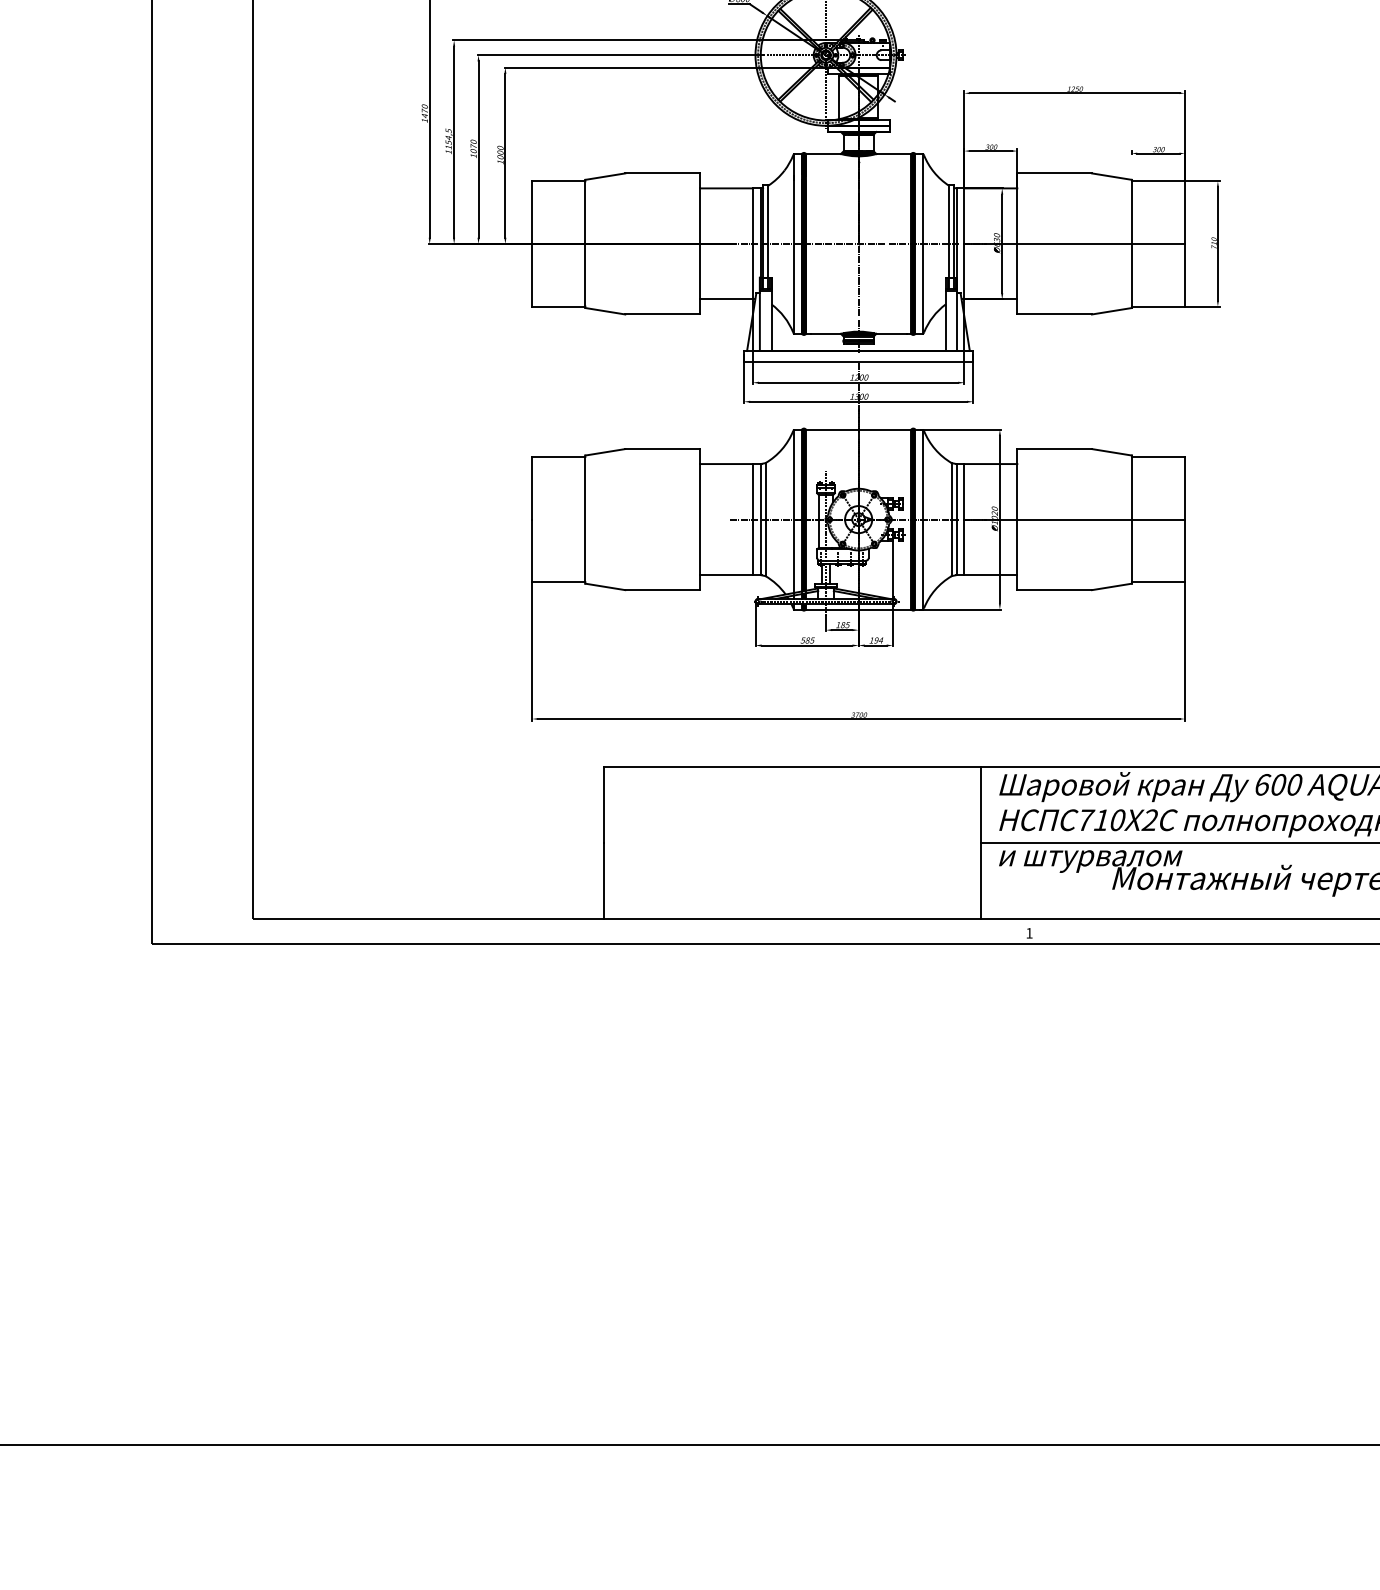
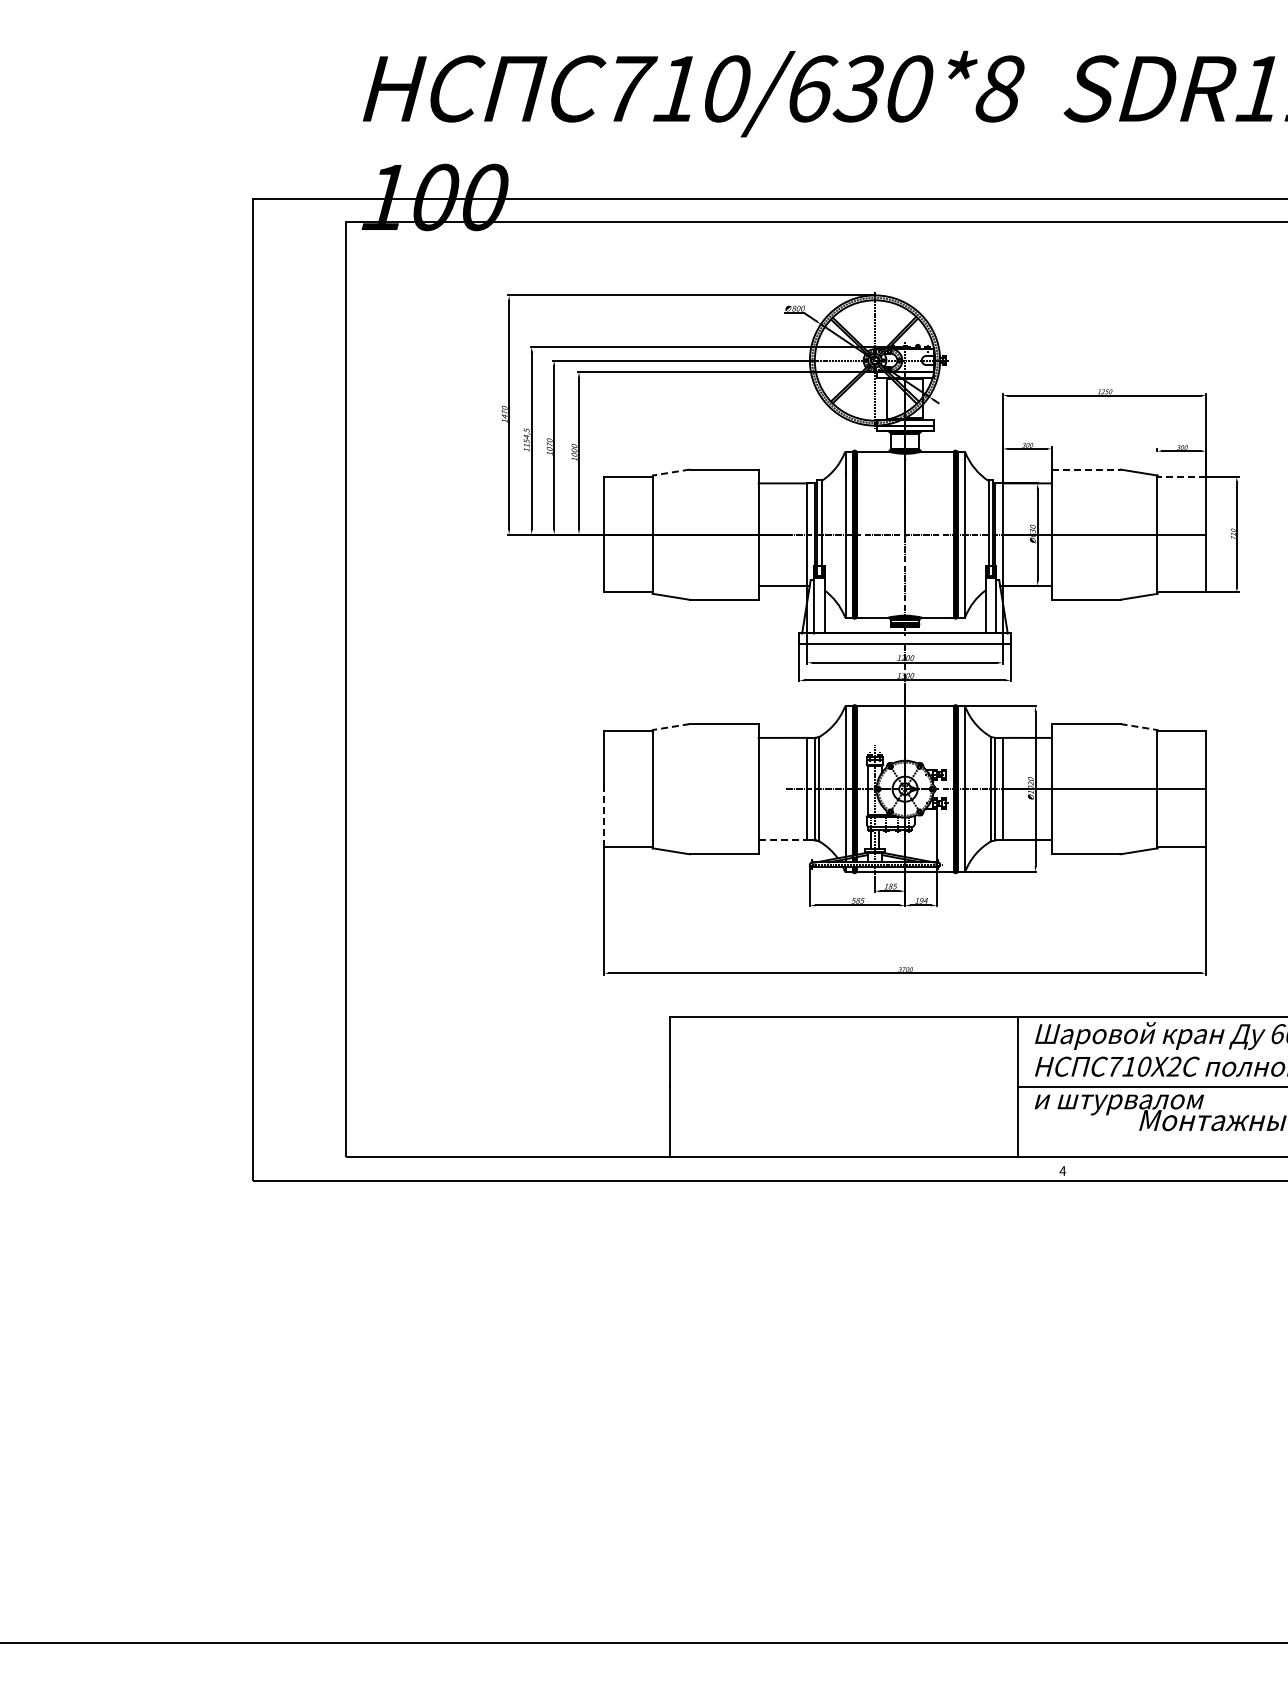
line: (1055, 173) -> (1086, 469), solid -> dashed
line: (605, 176) -> (671, 472), solid -> dashed
line: (1158, 180) -> (1181, 476), solid -> dashed
line: (605, 452) -> (671, 727), solid -> dashed
line: (1112, 452) -> (1139, 727), solid -> dashed
line: (533, 551) -> (604, 818), solid -> dashed
line: (726, 575) -> (783, 840), solid -> dashed
text: (1029, 932) -> (1062, 1170), 1 -> 4

